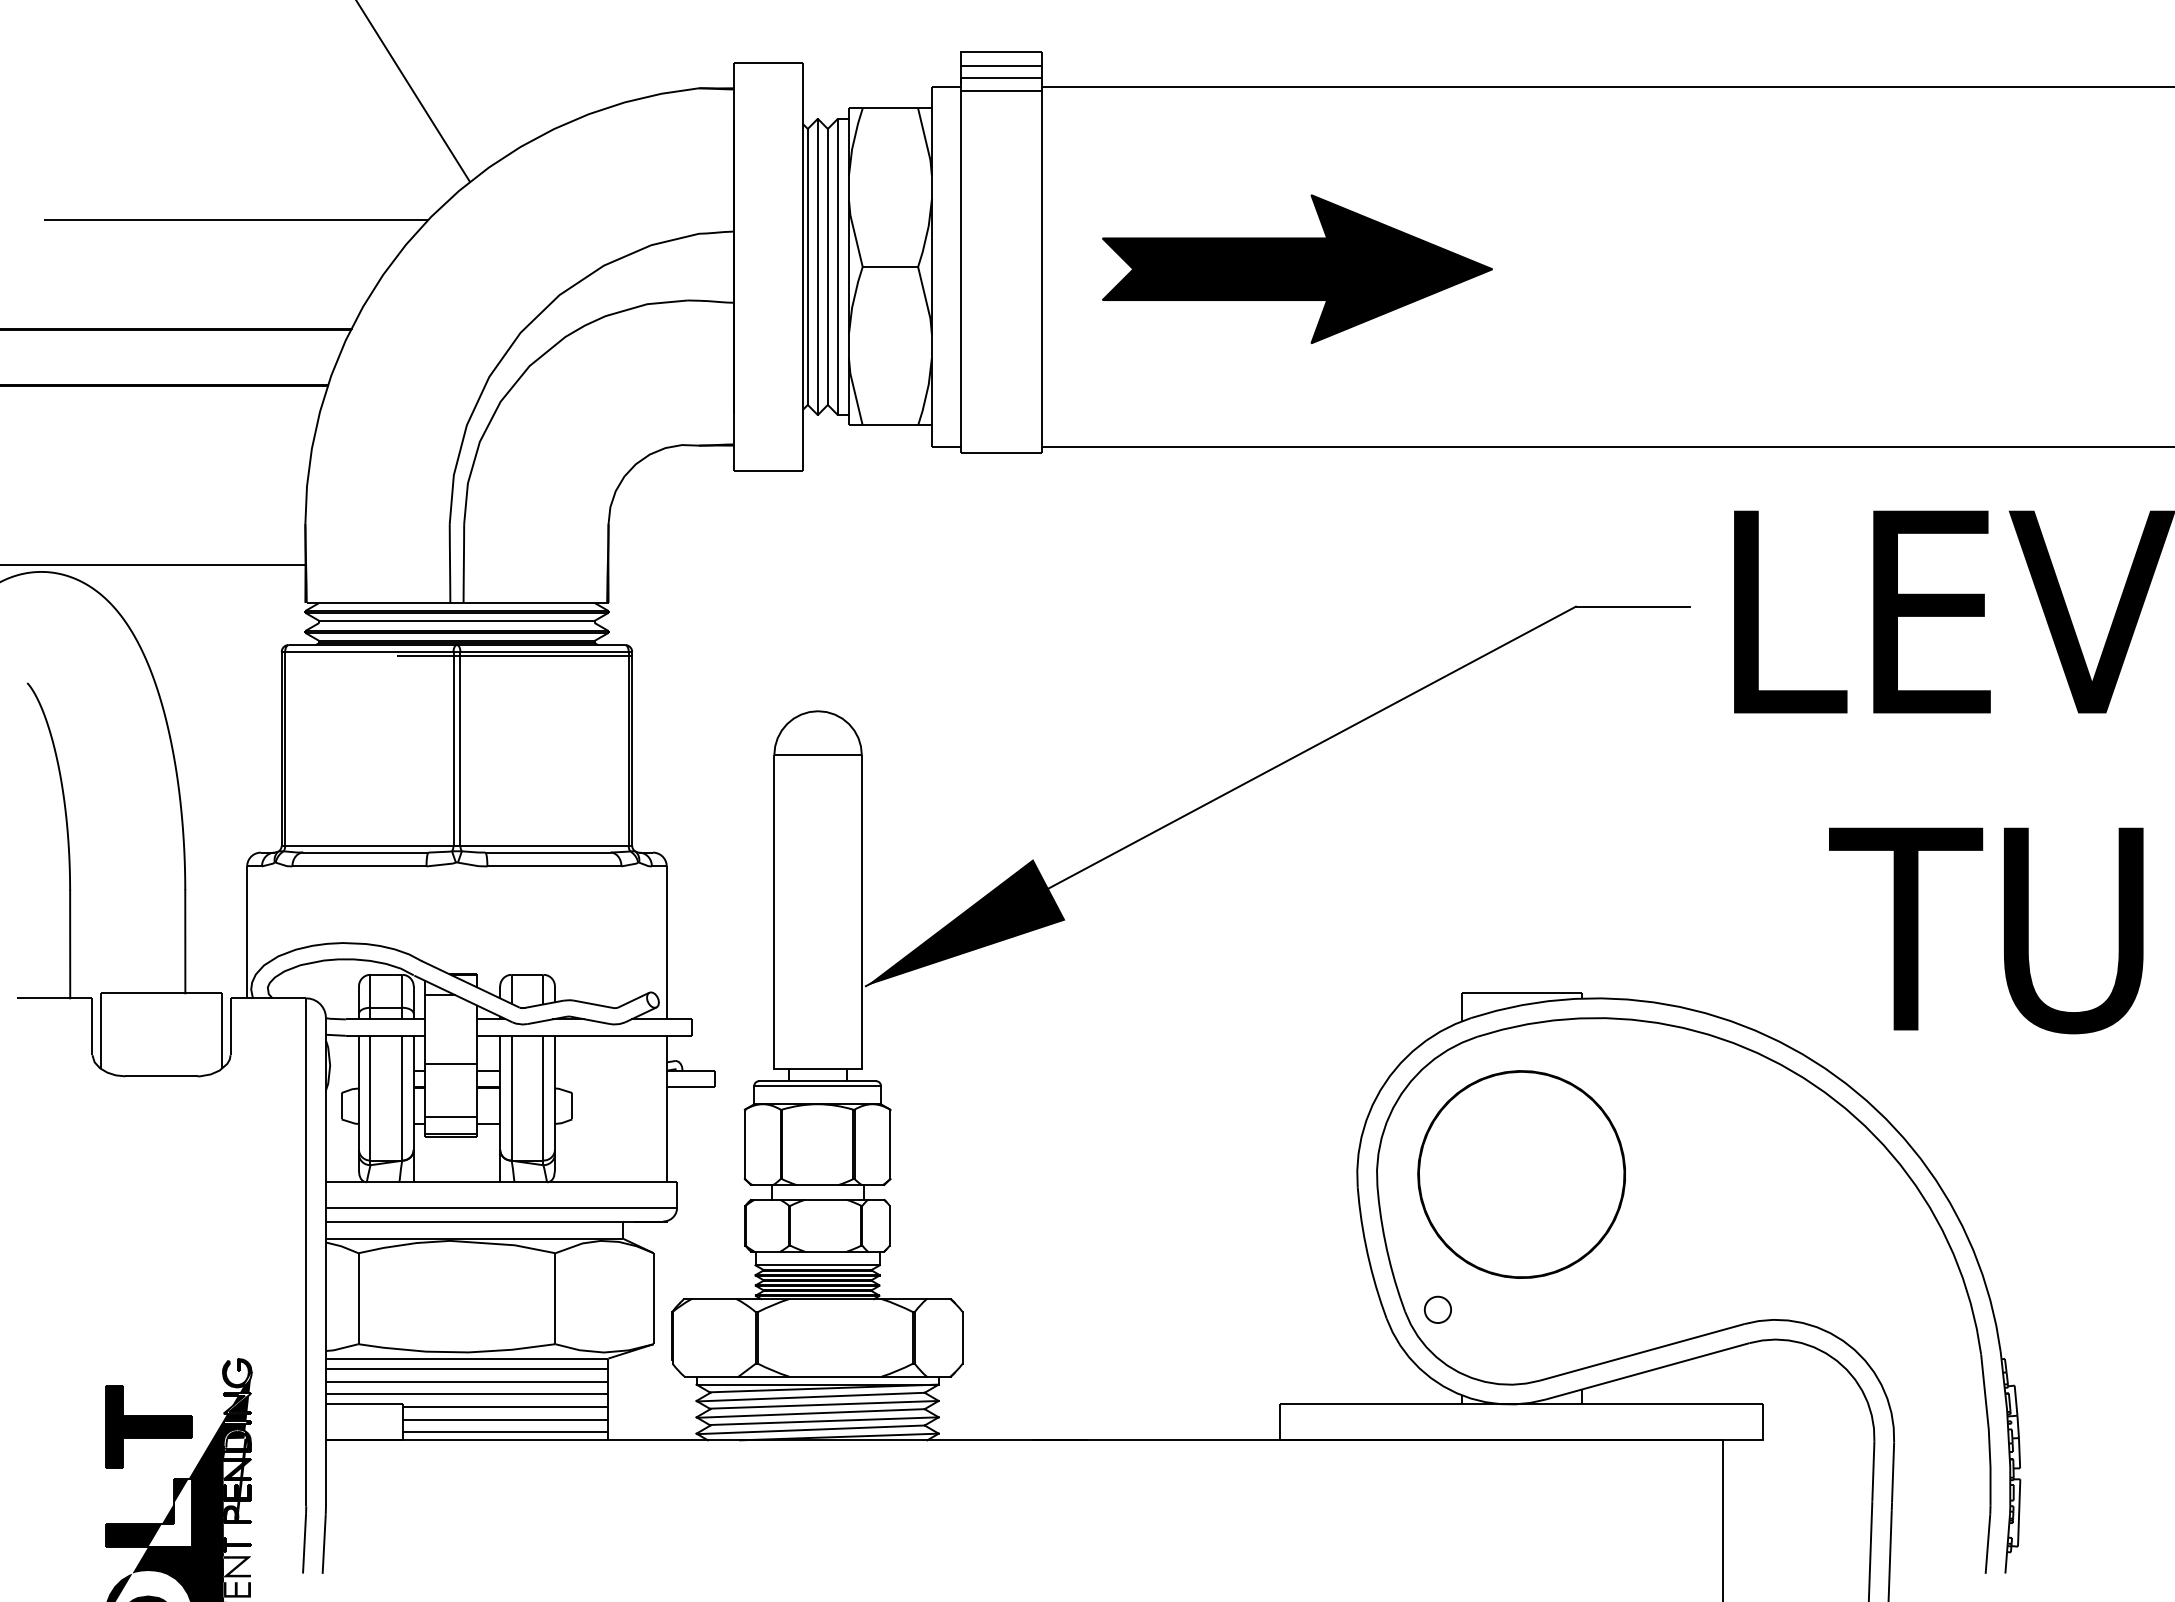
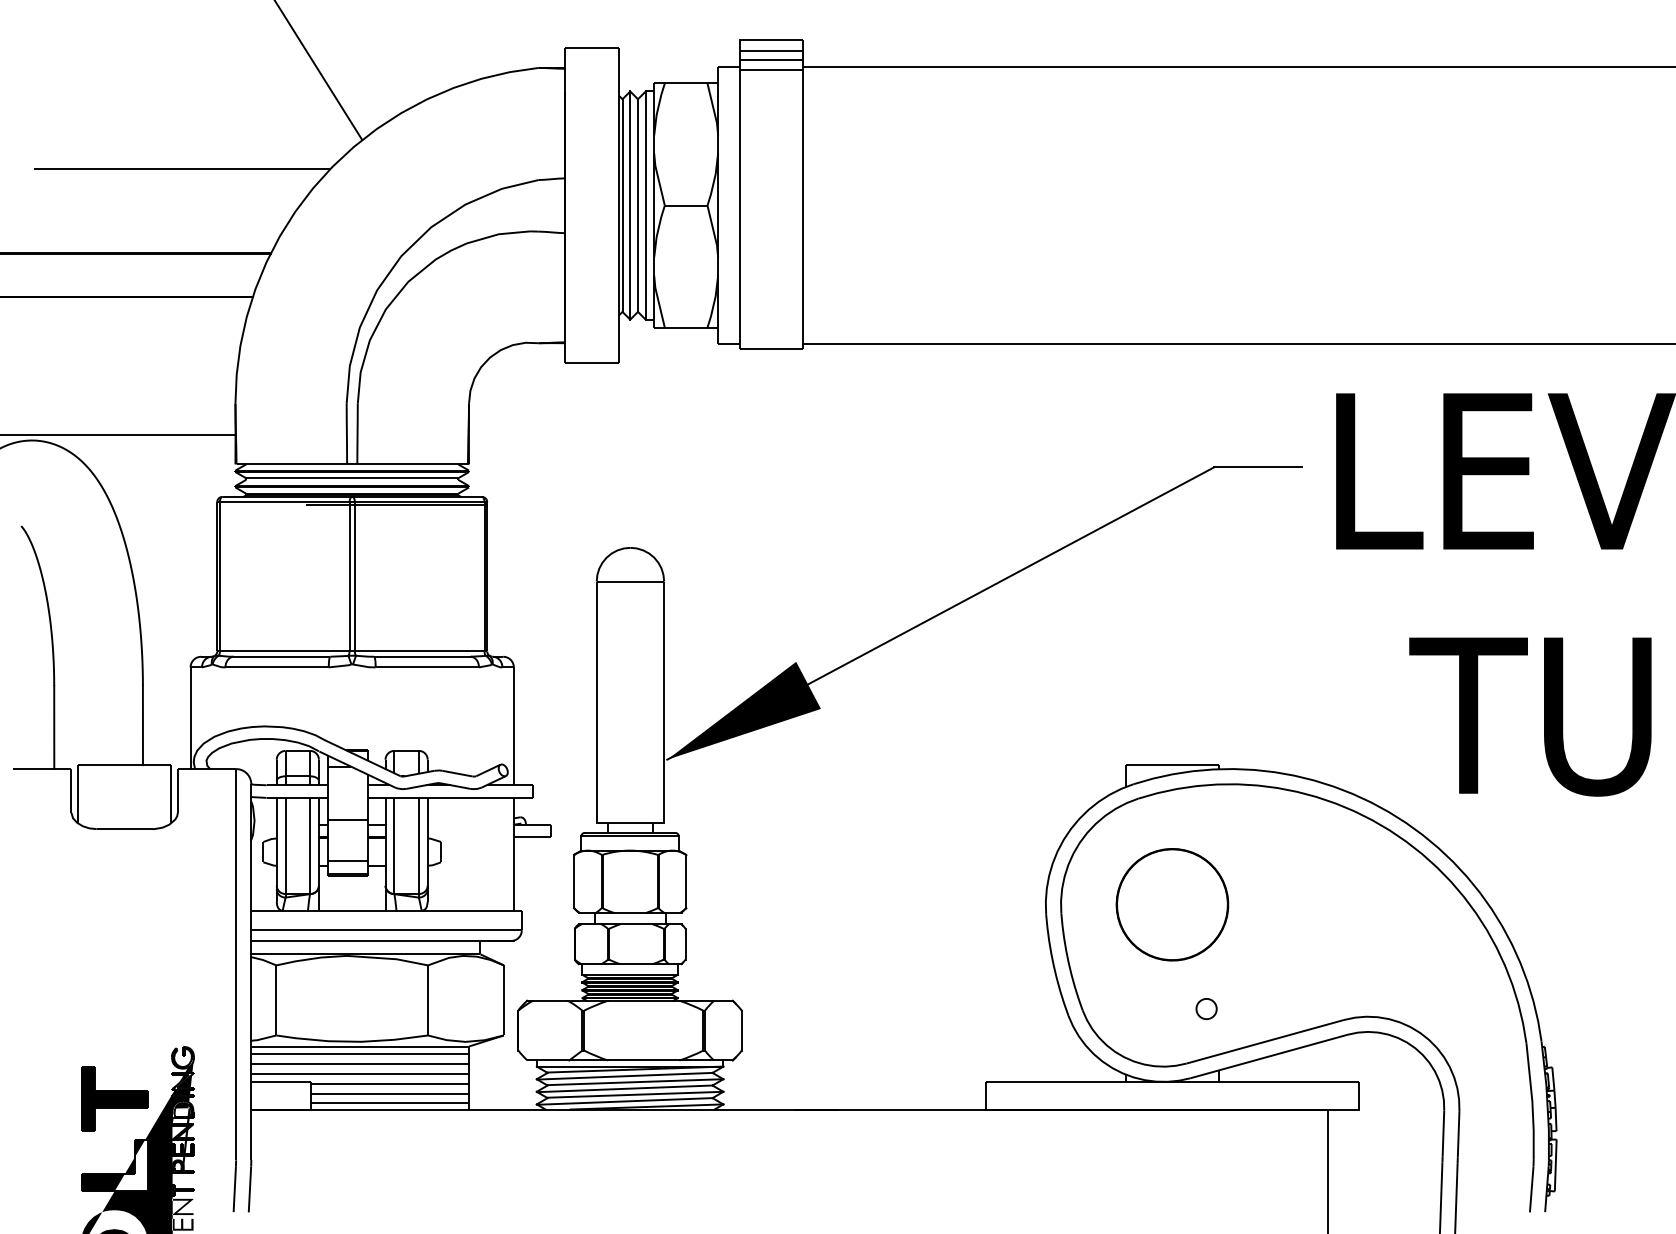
part: (1297, 268) -> (999, 206), removed
part: (1521, 1174) -> (1172, 904), size x0.7
part: (1437, 1309) -> (1206, 1008), moved

